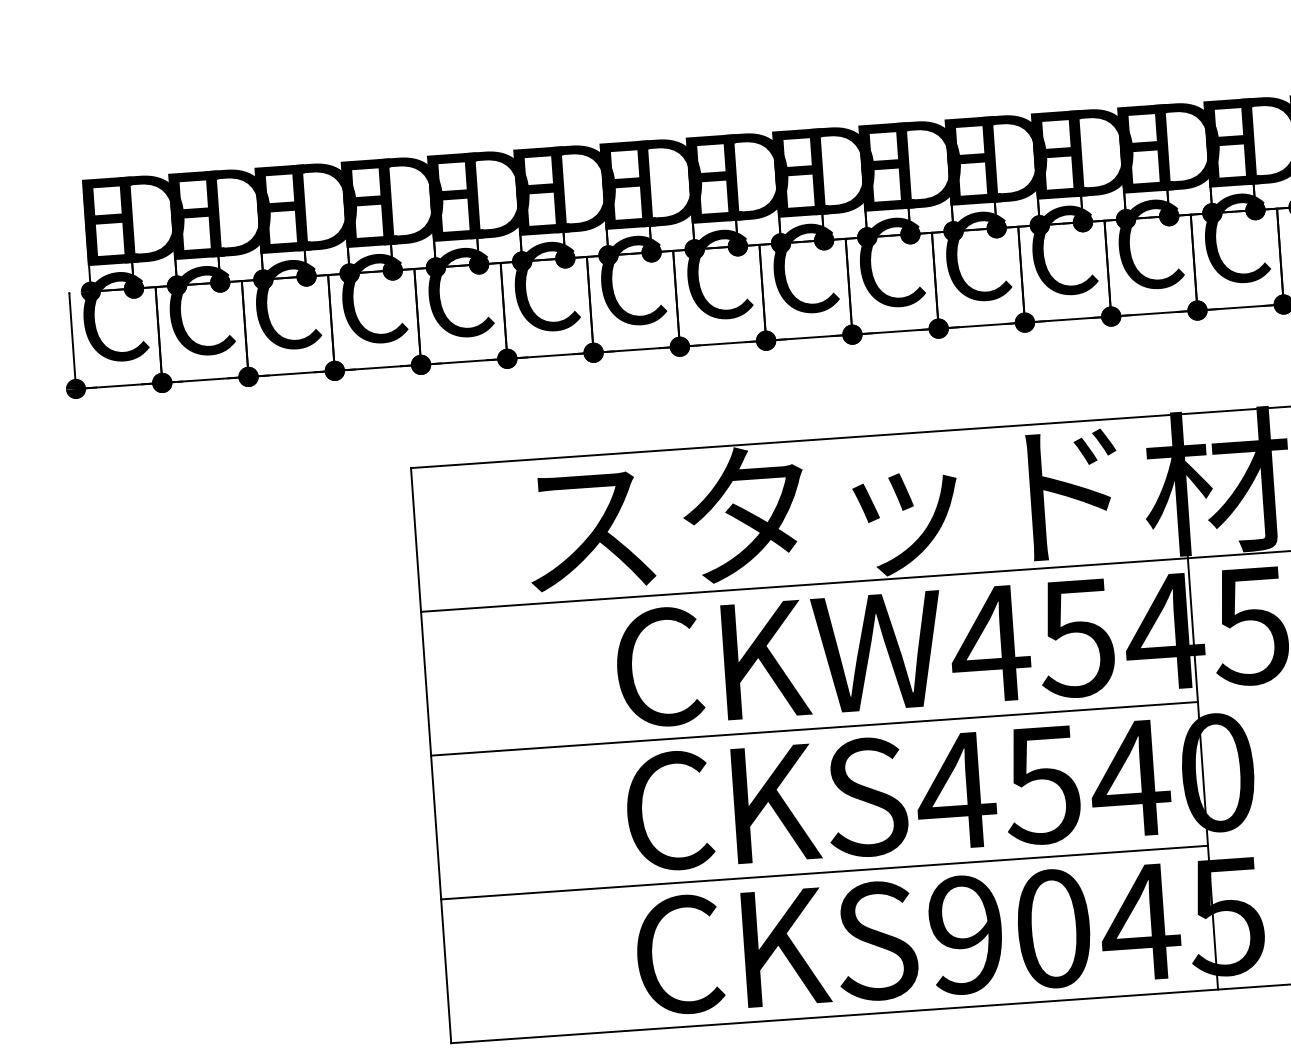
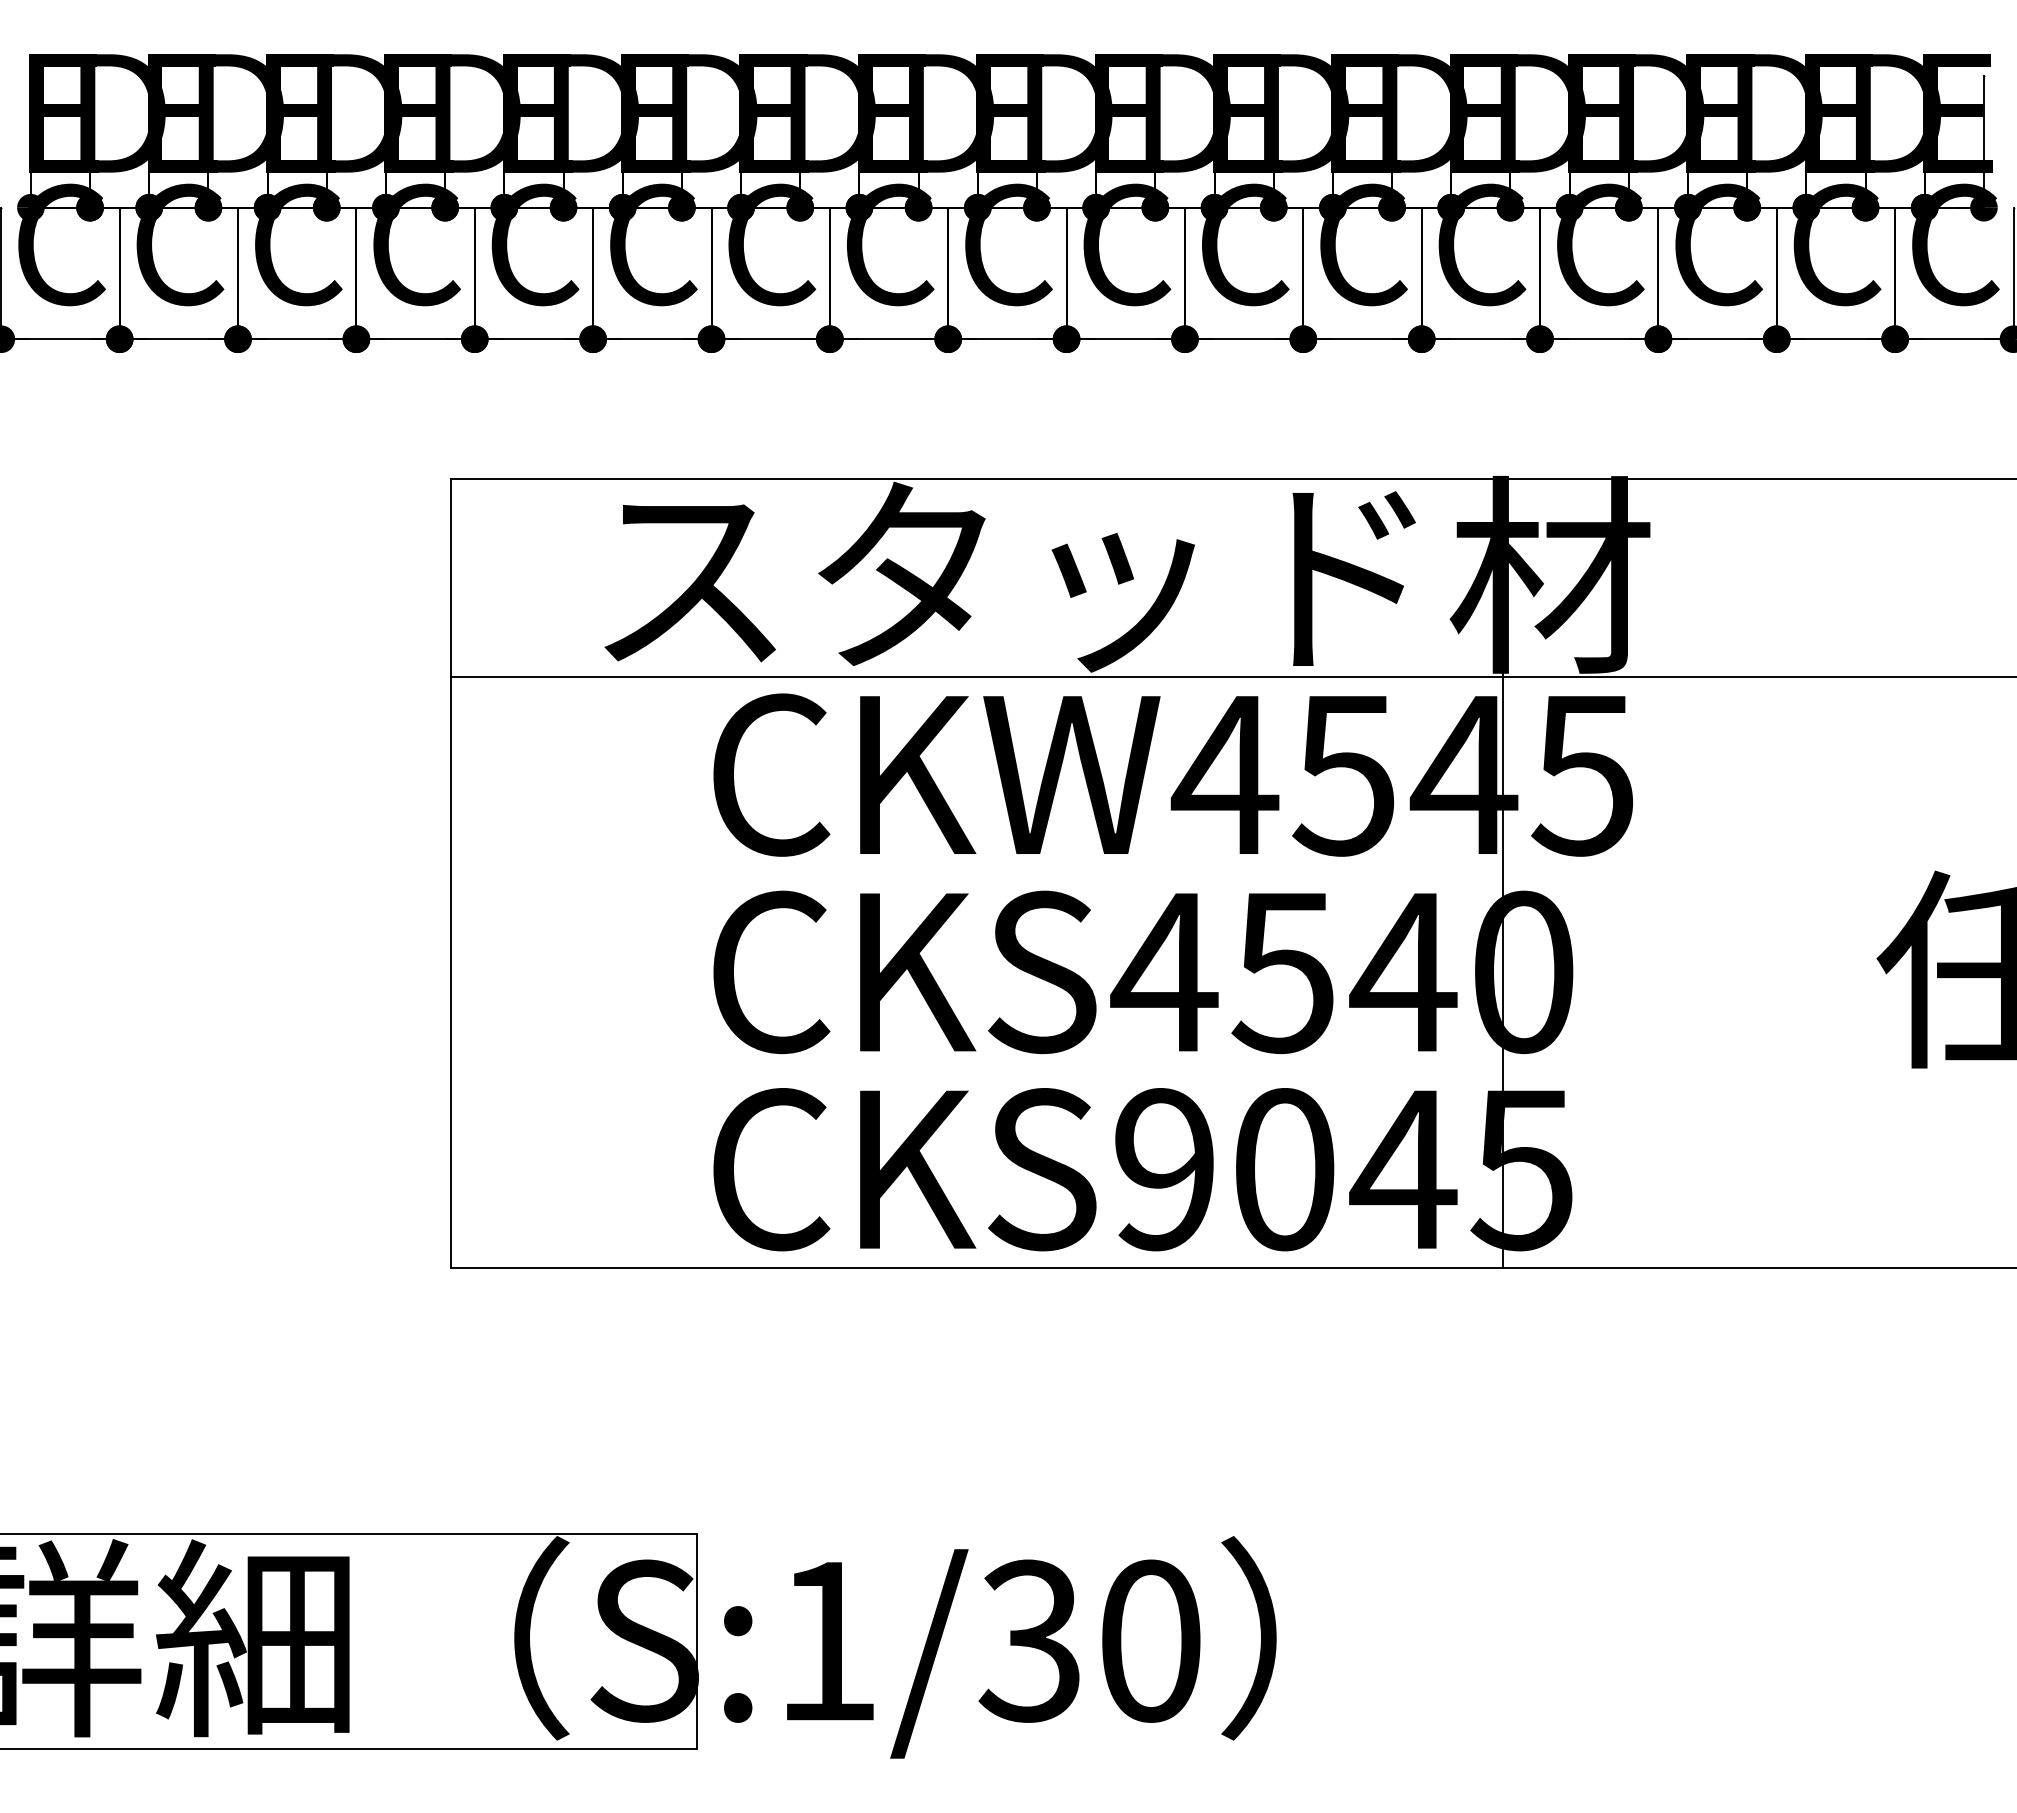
line: (814, 728) -> (977, 873), removed
line: (824, 872) -> (977, 1071), removed

